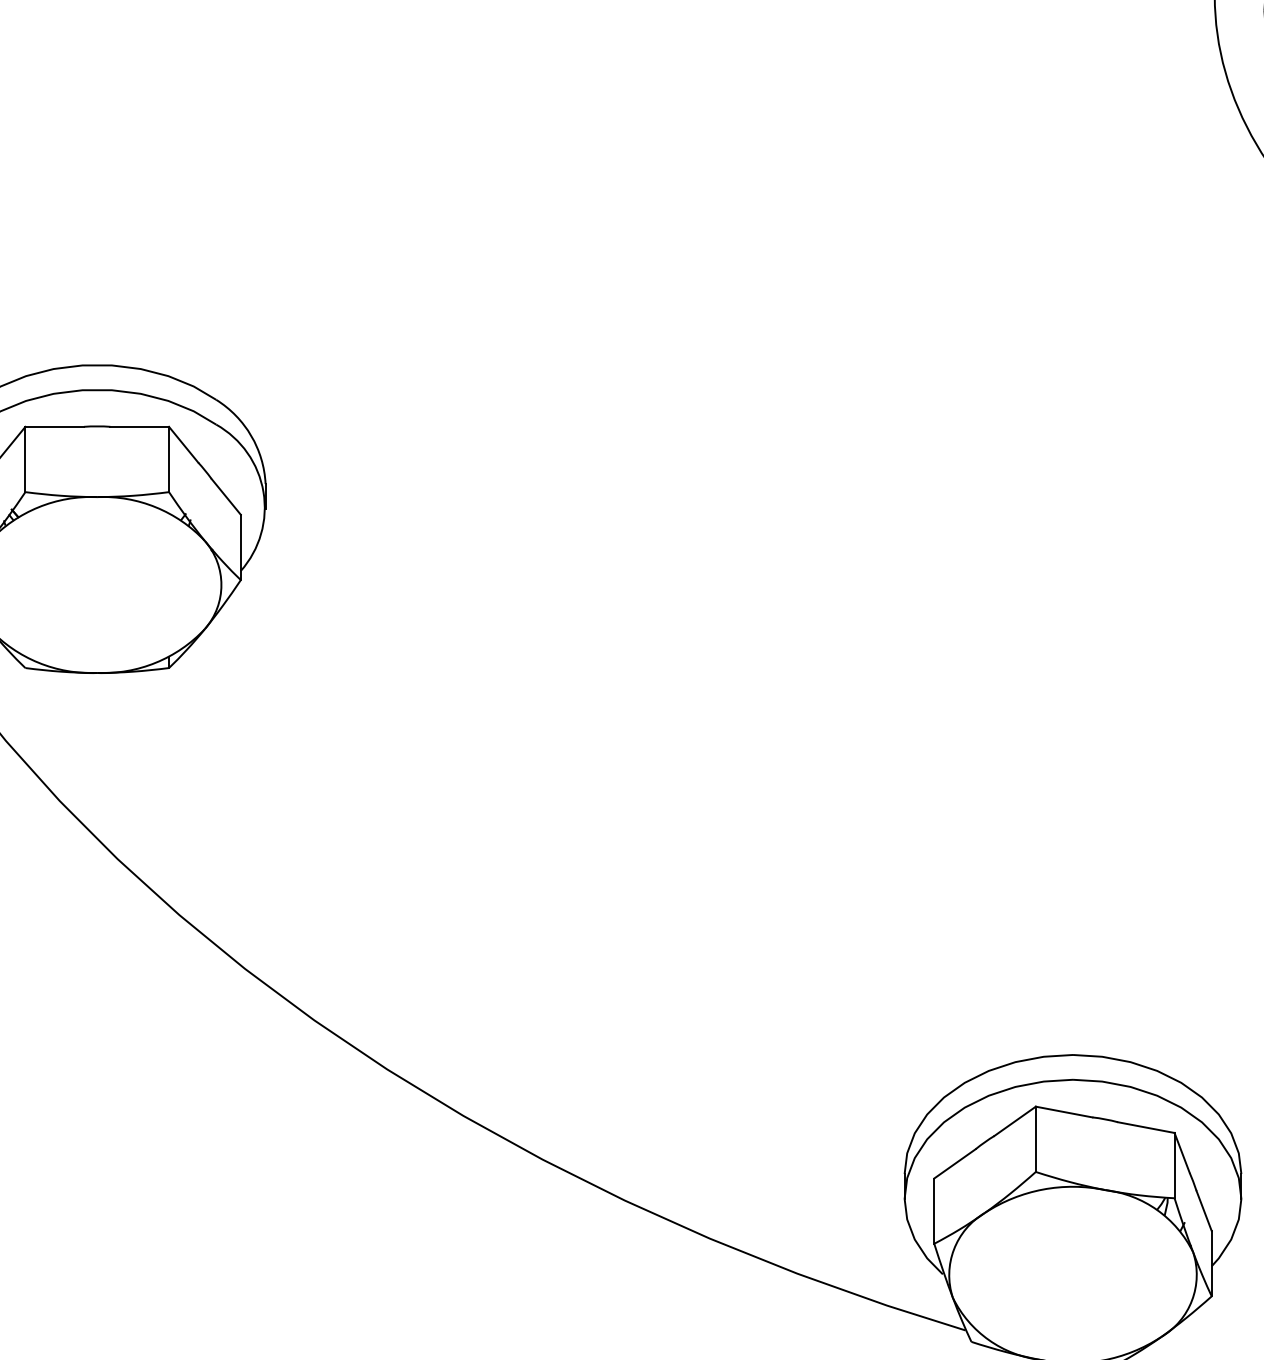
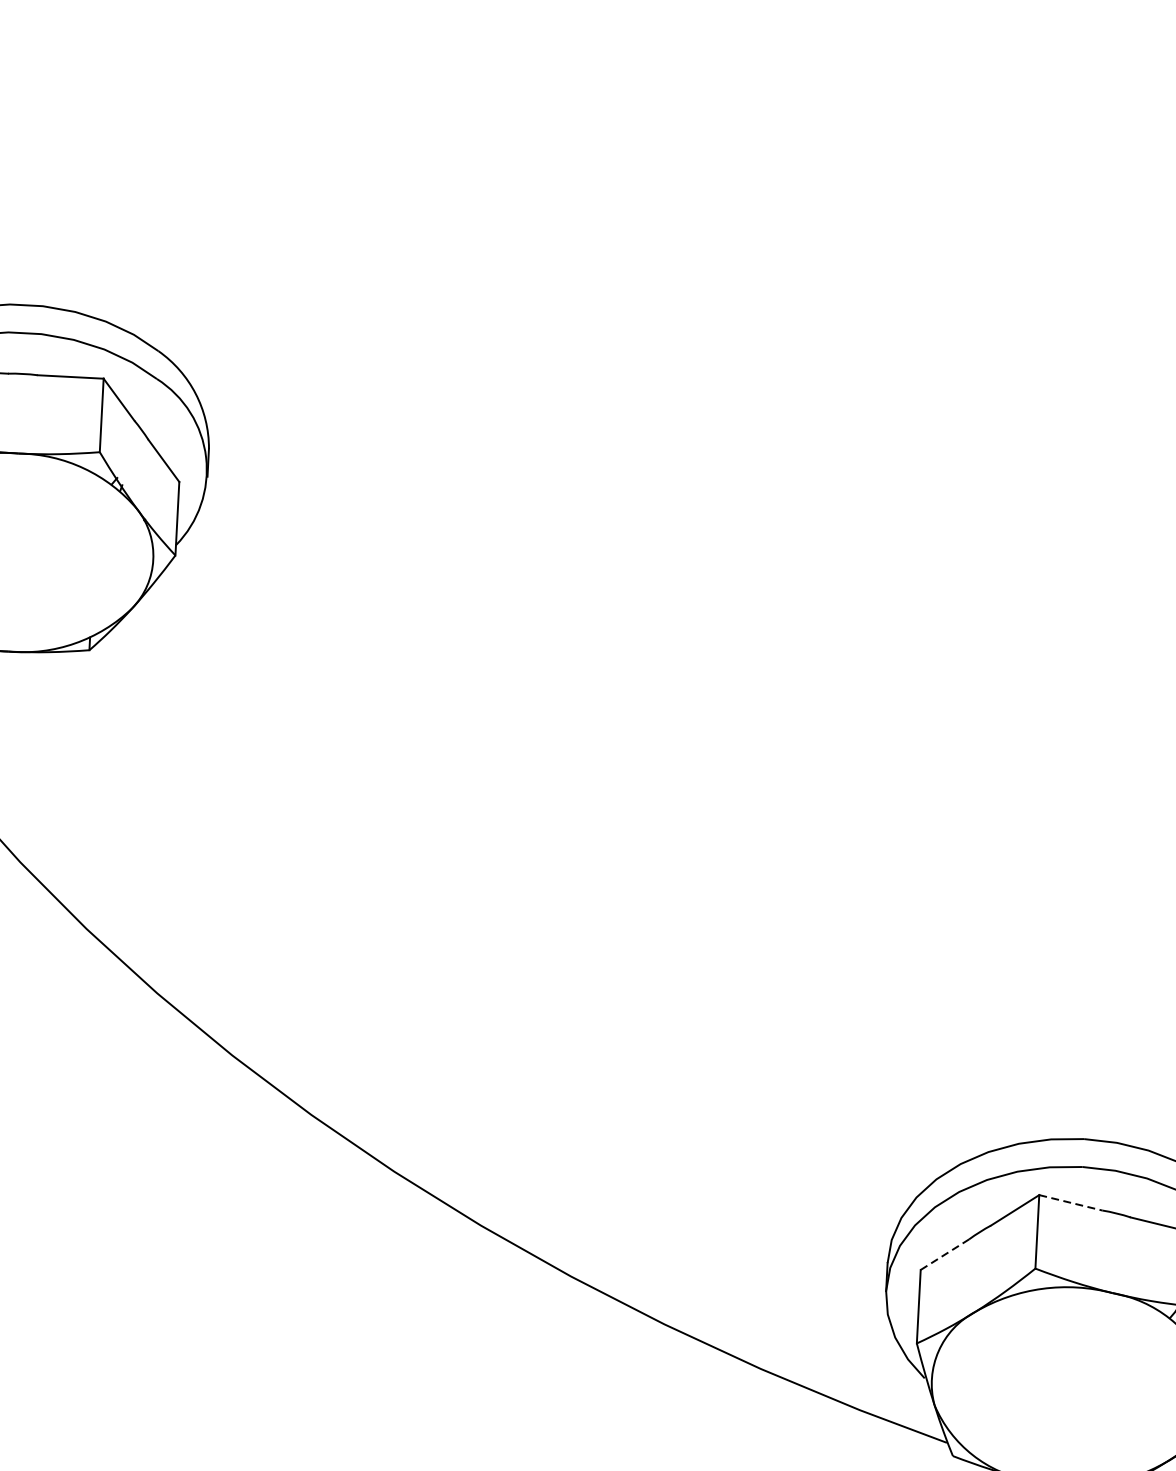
line: (1064, 1112) -> (1071, 1203), solid -> dashed
line: (955, 1163) -> (945, 1254), solid -> dashed

